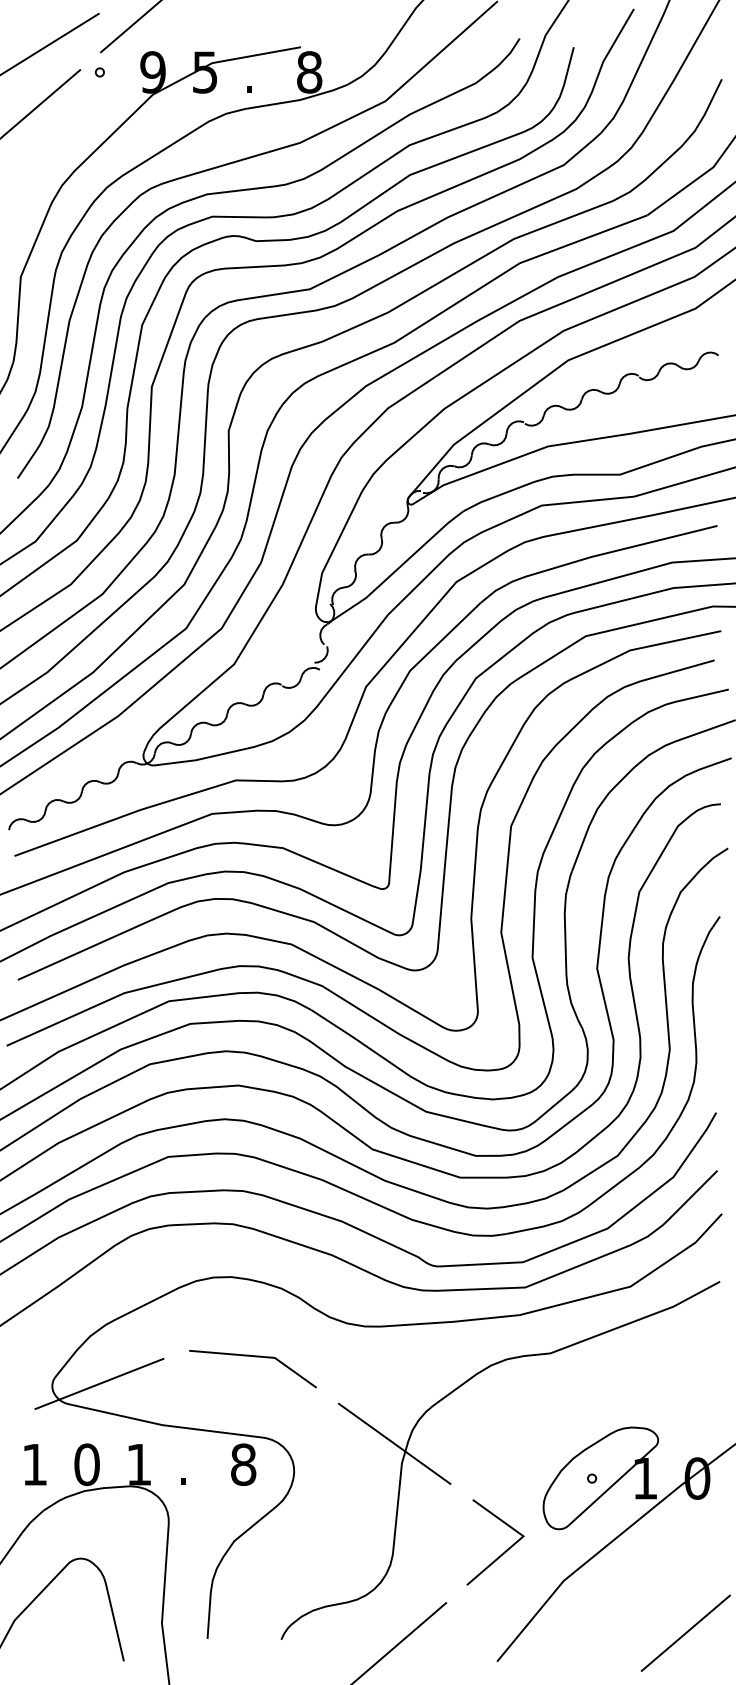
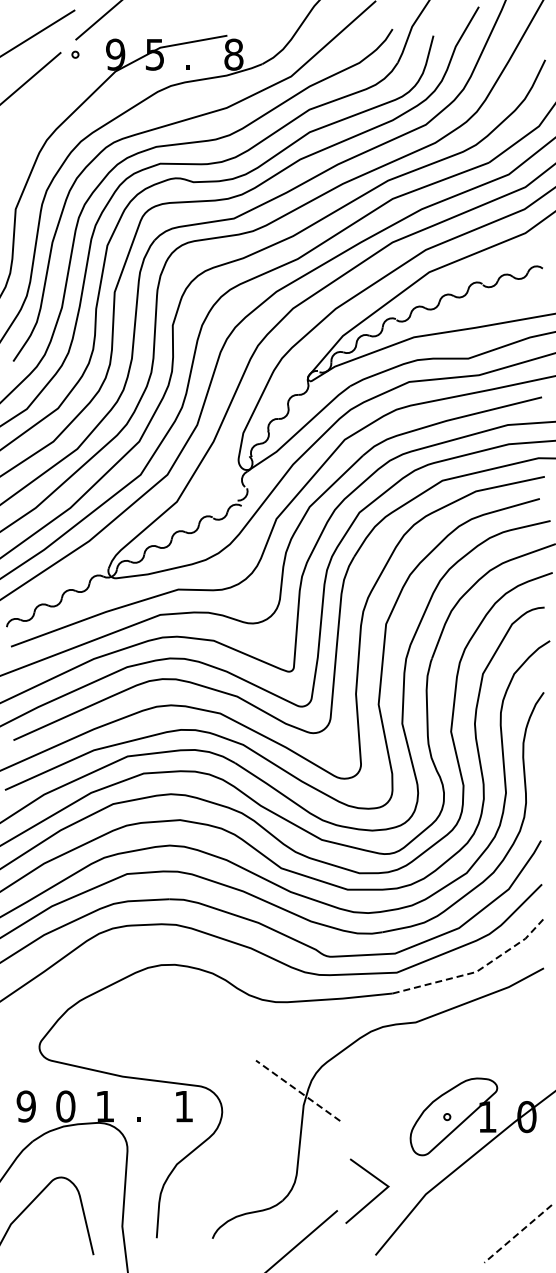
line: (632, 1284) -> (477, 970), solid -> dashed
line: (253, 1357) -> (191, 1025), removed
line: (98, 1383) -> (74, 1045), removed
line: (395, 1443) -> (298, 1090), solid -> dashed
text: (33, 1464) -> (25, 1106), 1 -> 9
text: (242, 1464) -> (183, 1106), 8 -> 1
line: (505, 1550) -> (374, 1197), moved
line: (685, 1634) -> (517, 1234), solid -> dashed

